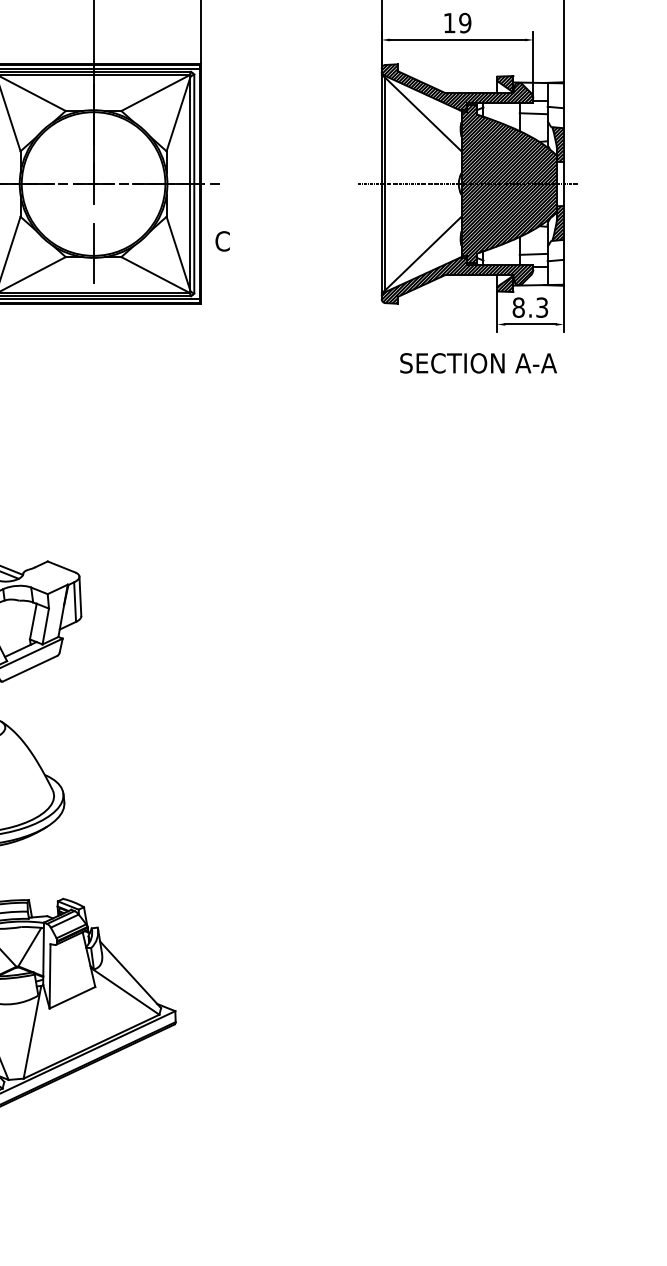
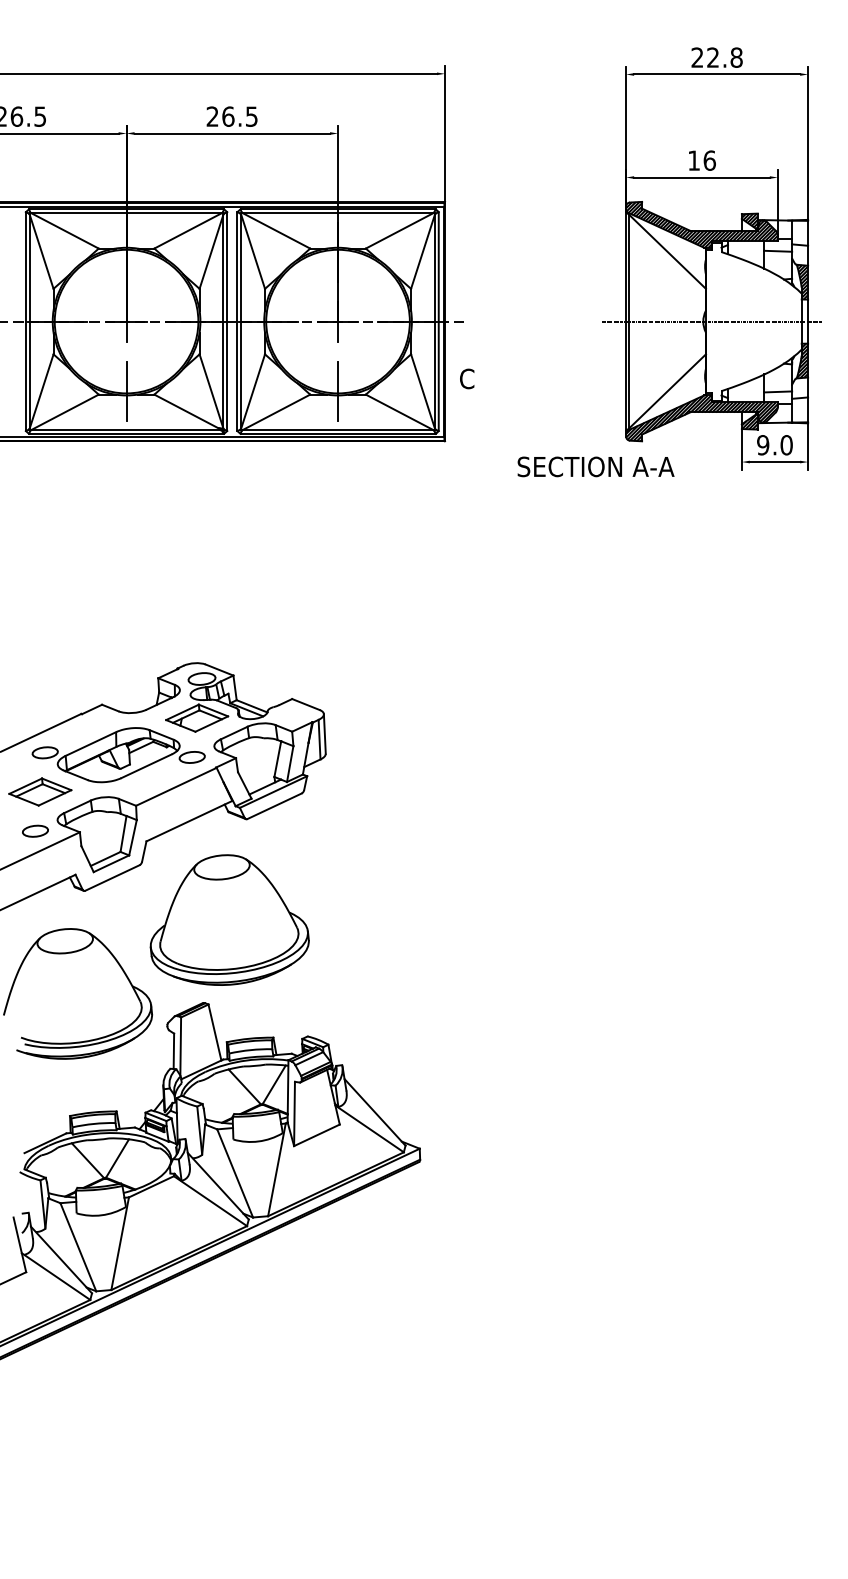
text: (465, 22) -> (709, 160), 19 -> 16
hatch: (509, 183) -> (753, 321), removed
text: (530, 307) -> (774, 445), 8.3 -> 9.0
text: (478, 362) -> (595, 466), moved

